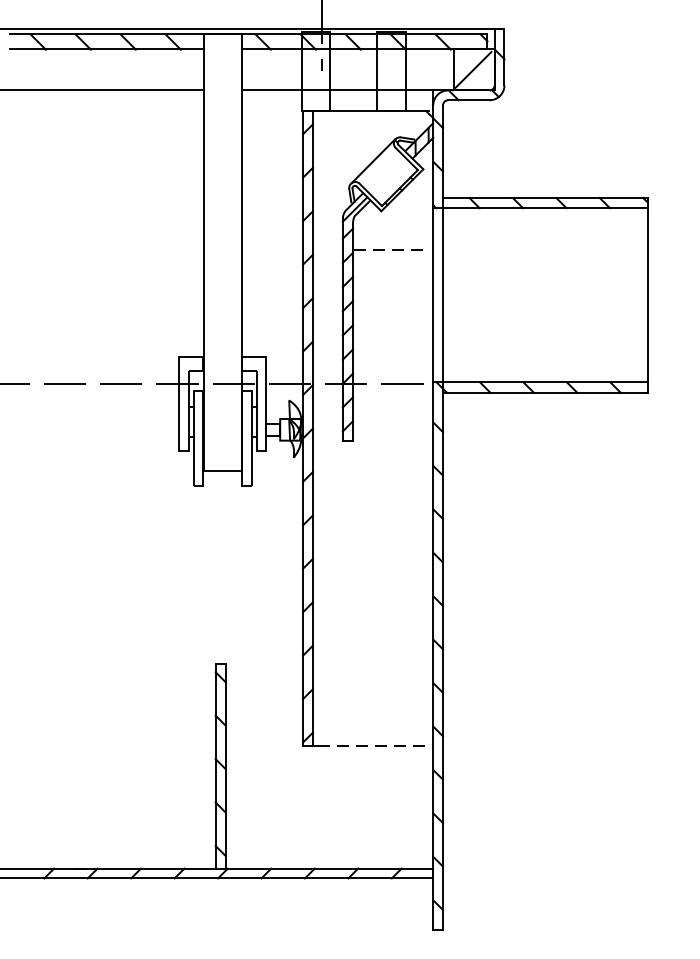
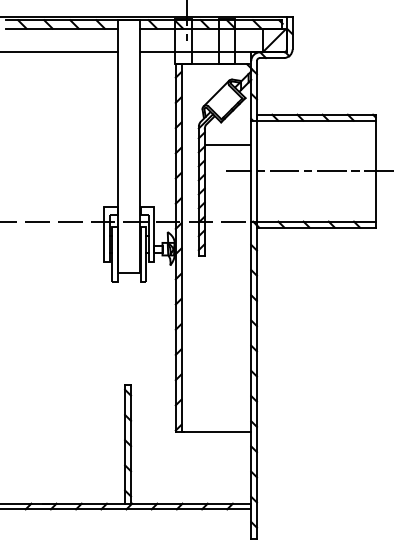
line: (393, 251) -> (228, 145), dashed -> solid
line: (533, 295) -> (309, 171), added
line: (376, 745) -> (218, 432), dashed -> solid

